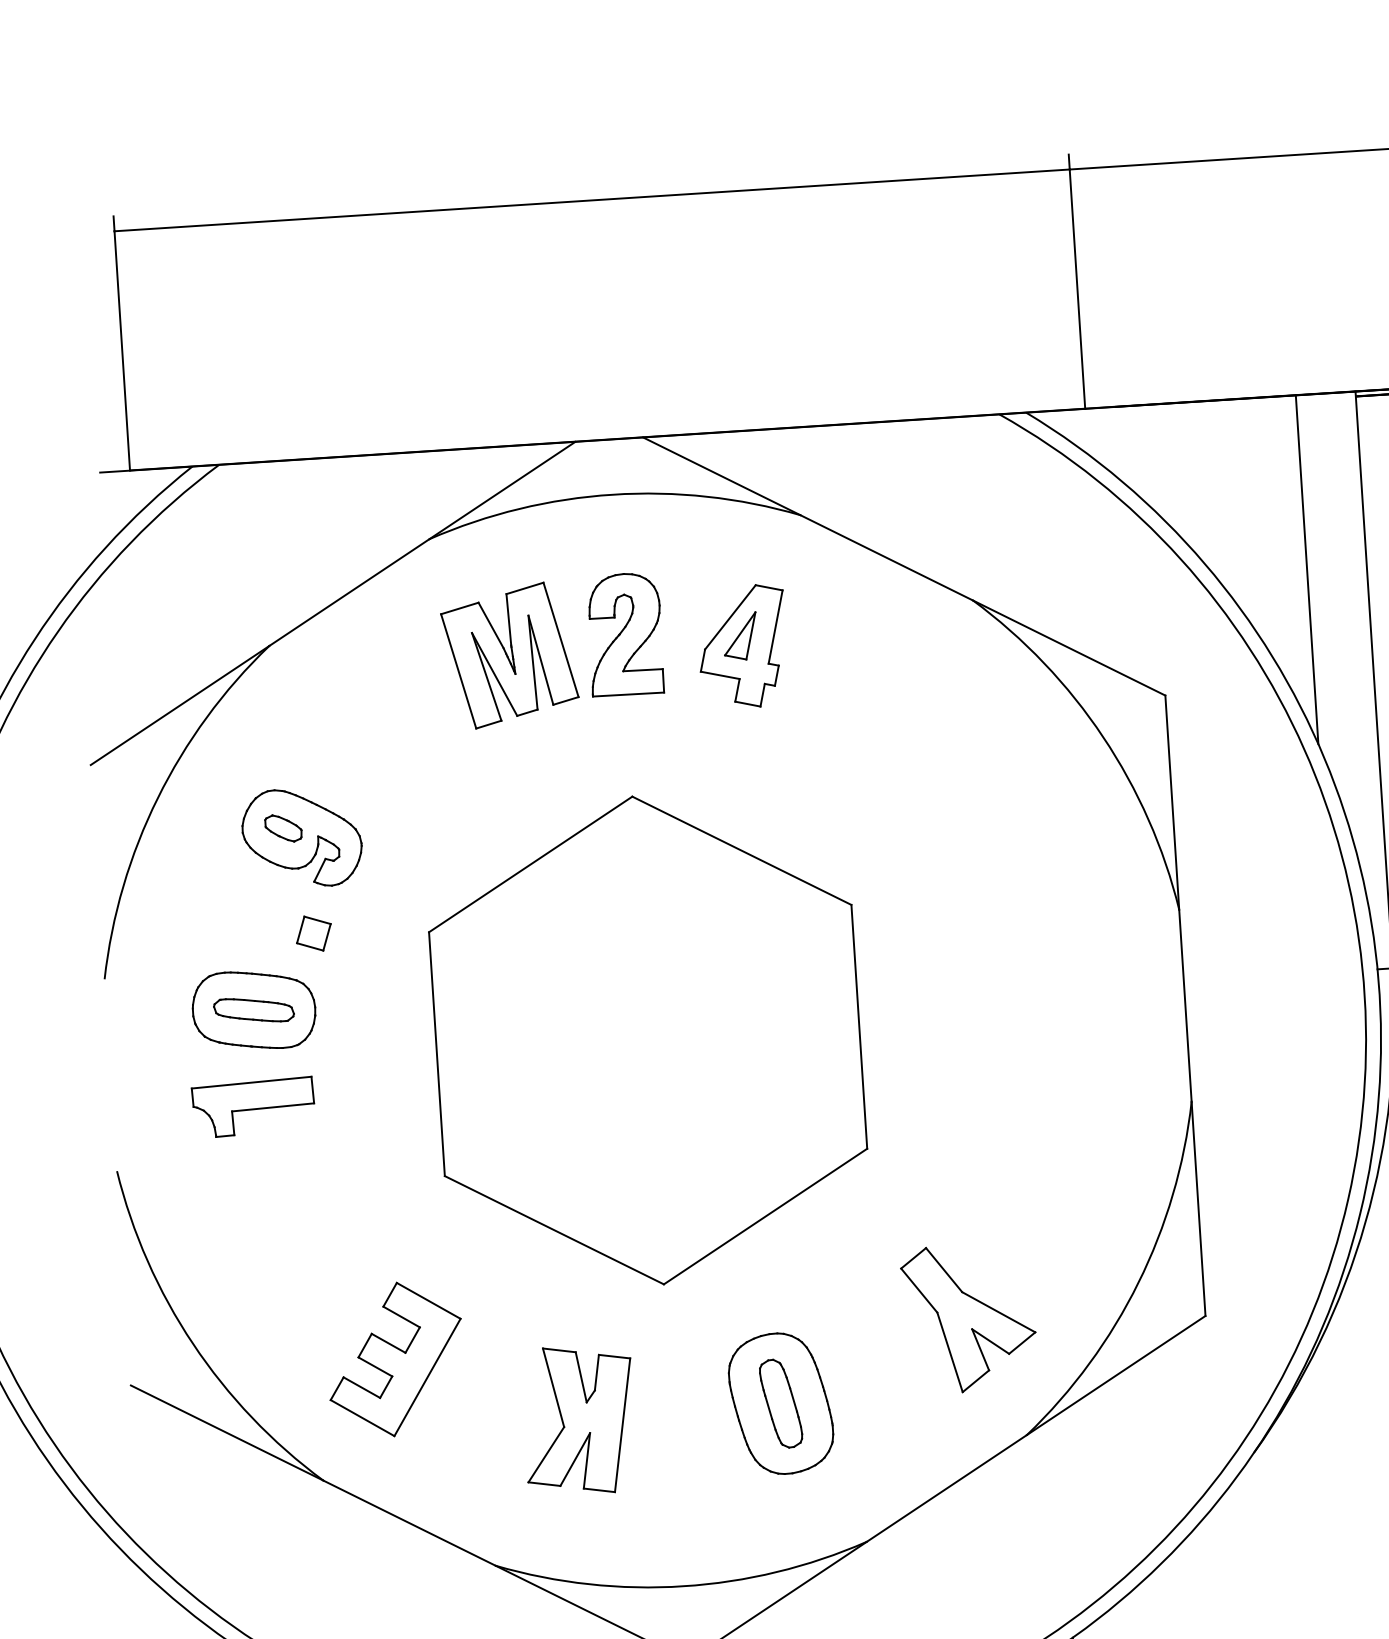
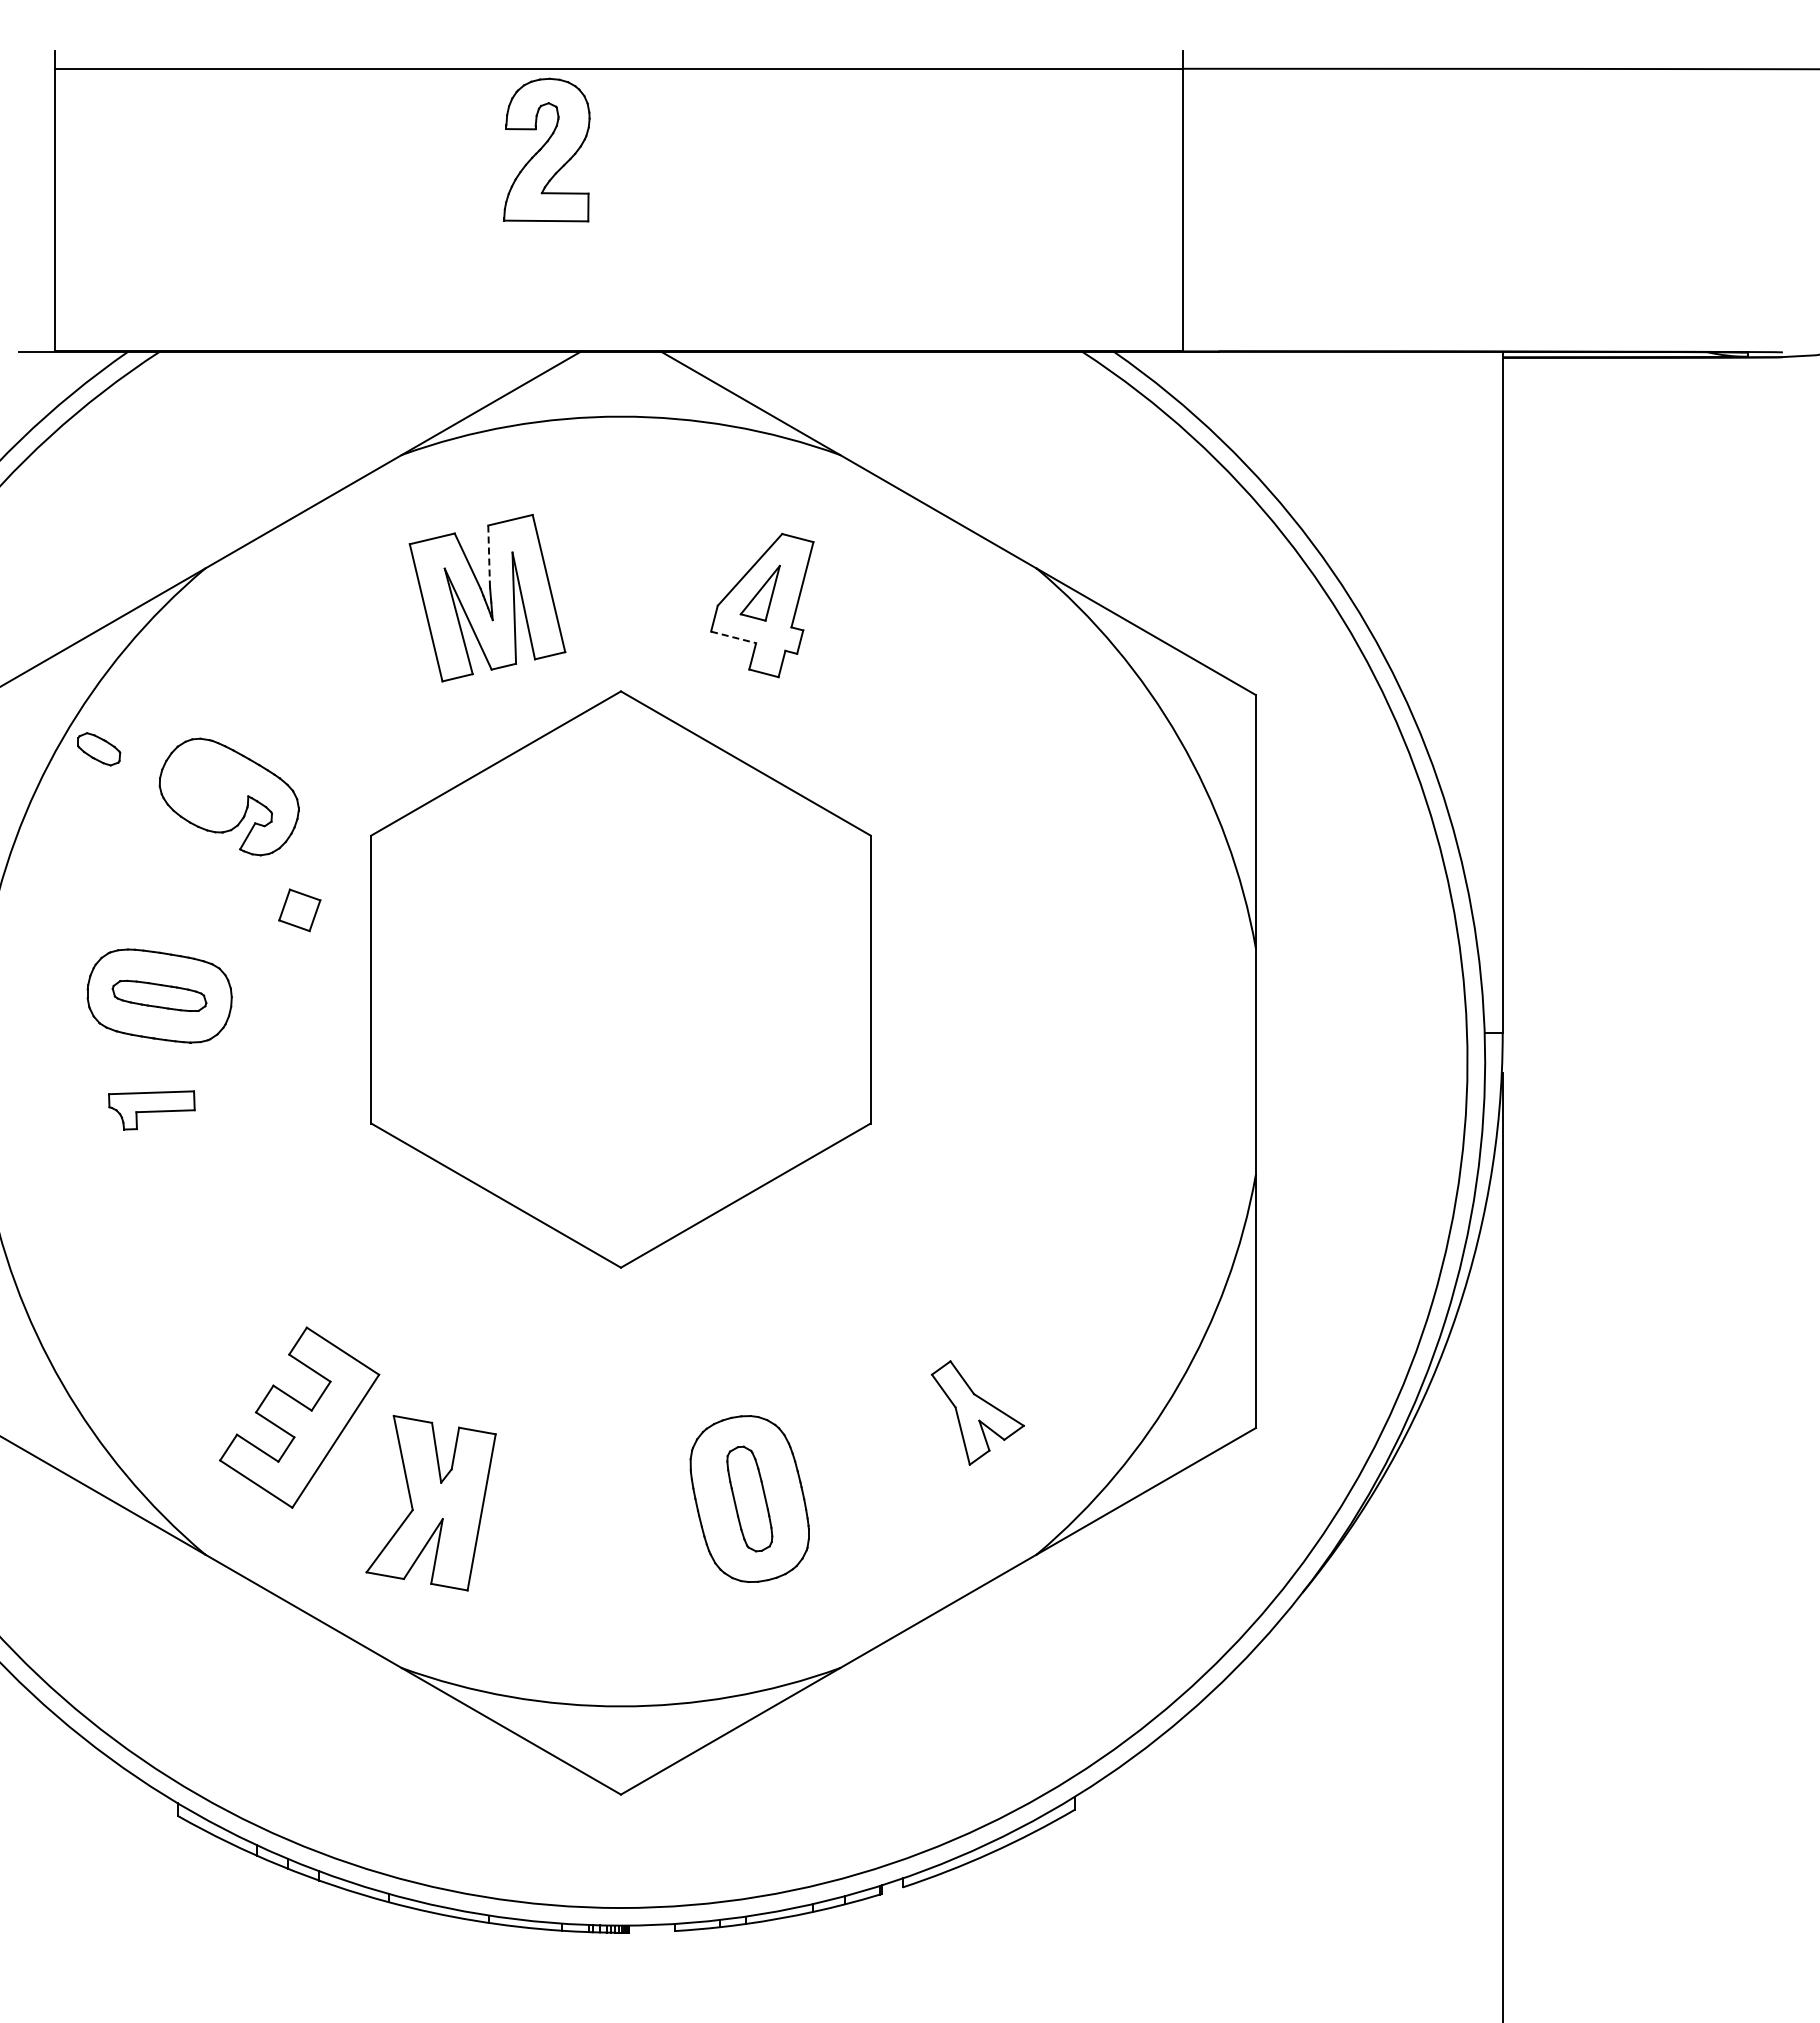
line: (1307, 569) -> (1432, 557), removed
line: (509, 620) -> (489, 556), solid -> dashed
part: (624, 634) -> (546, 149), moved
line: (720, 675) -> (734, 637), solid -> dashed
part: (283, 828) -> (99, 749), moved
part: (313, 933) -> (299, 910), moved
part: (647, 1040) -> (620, 979), moved
part: (253, 1107) -> (151, 1110), size x0.6
part: (969, 1318) -> (977, 1412), size x0.6
part: (578, 1420) -> (430, 1503), moved

